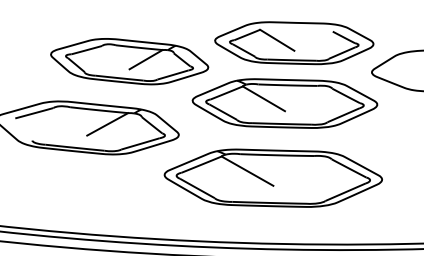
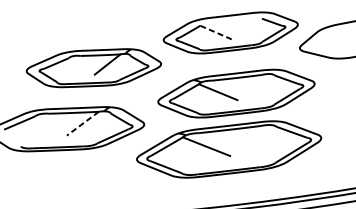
line: (277, 40) -> (216, 32), solid -> dashed
part: (284, 103) -> (236, 93), moved
line: (107, 124) -> (82, 123), solid -> dashed

